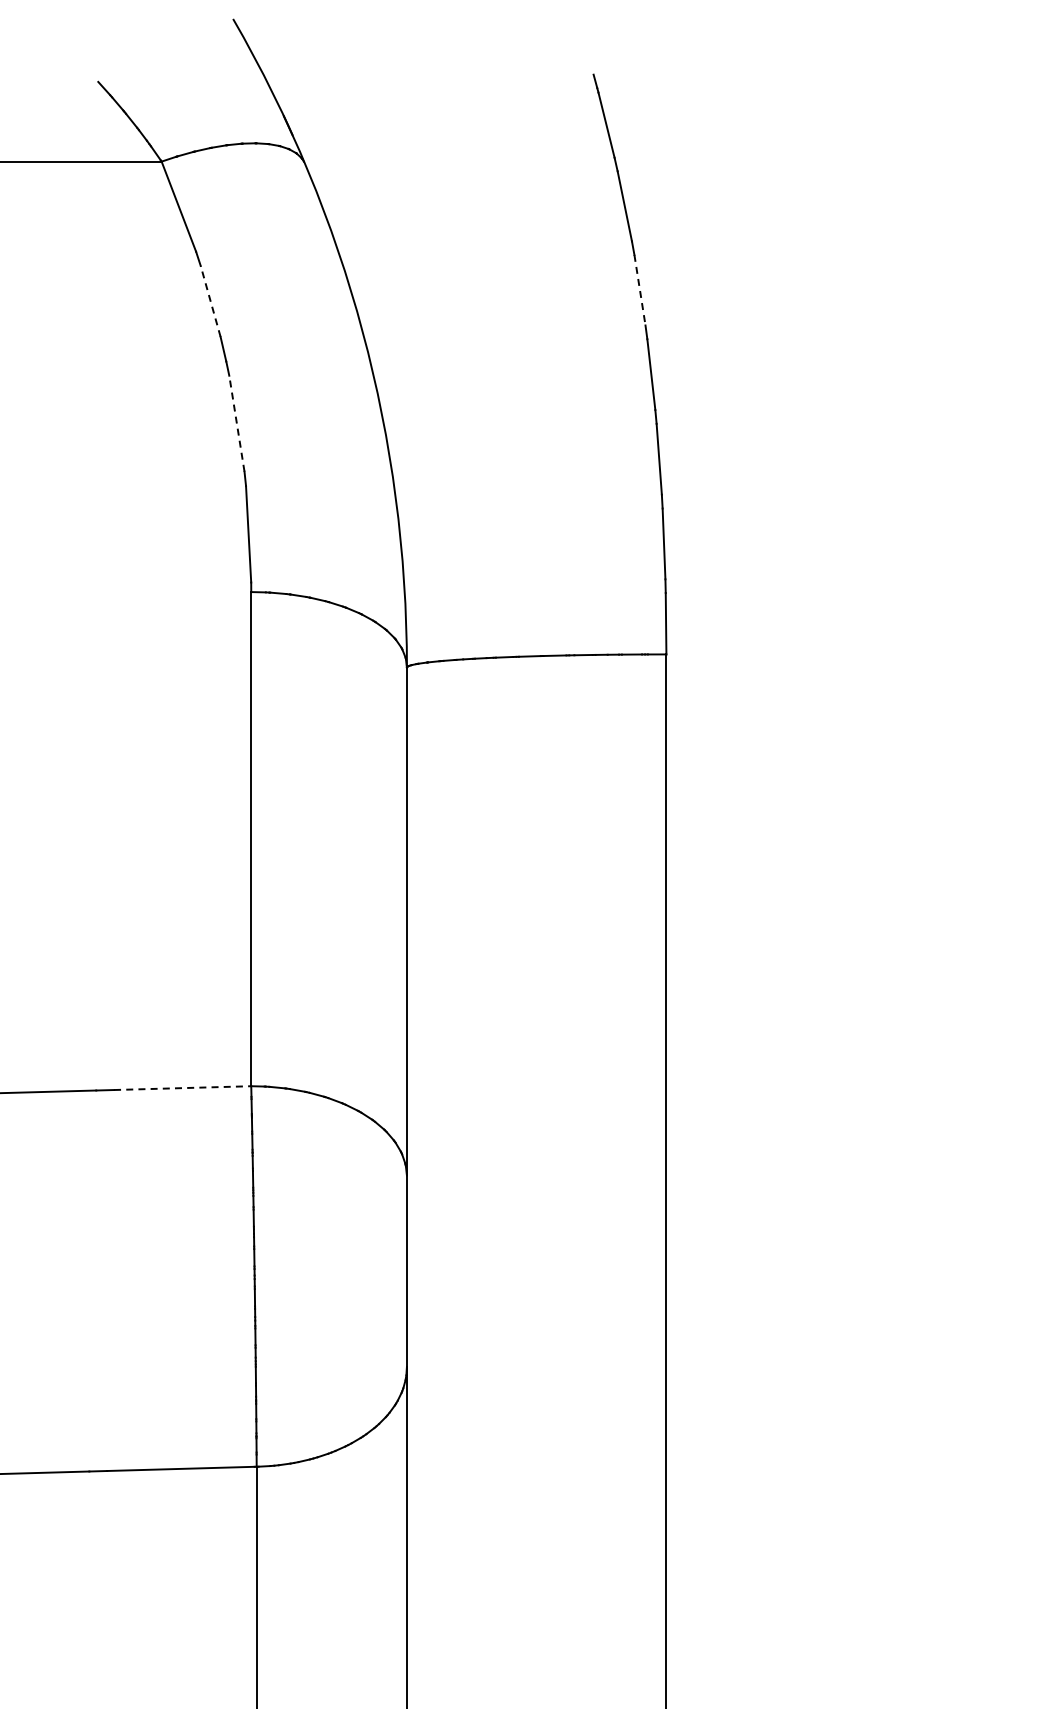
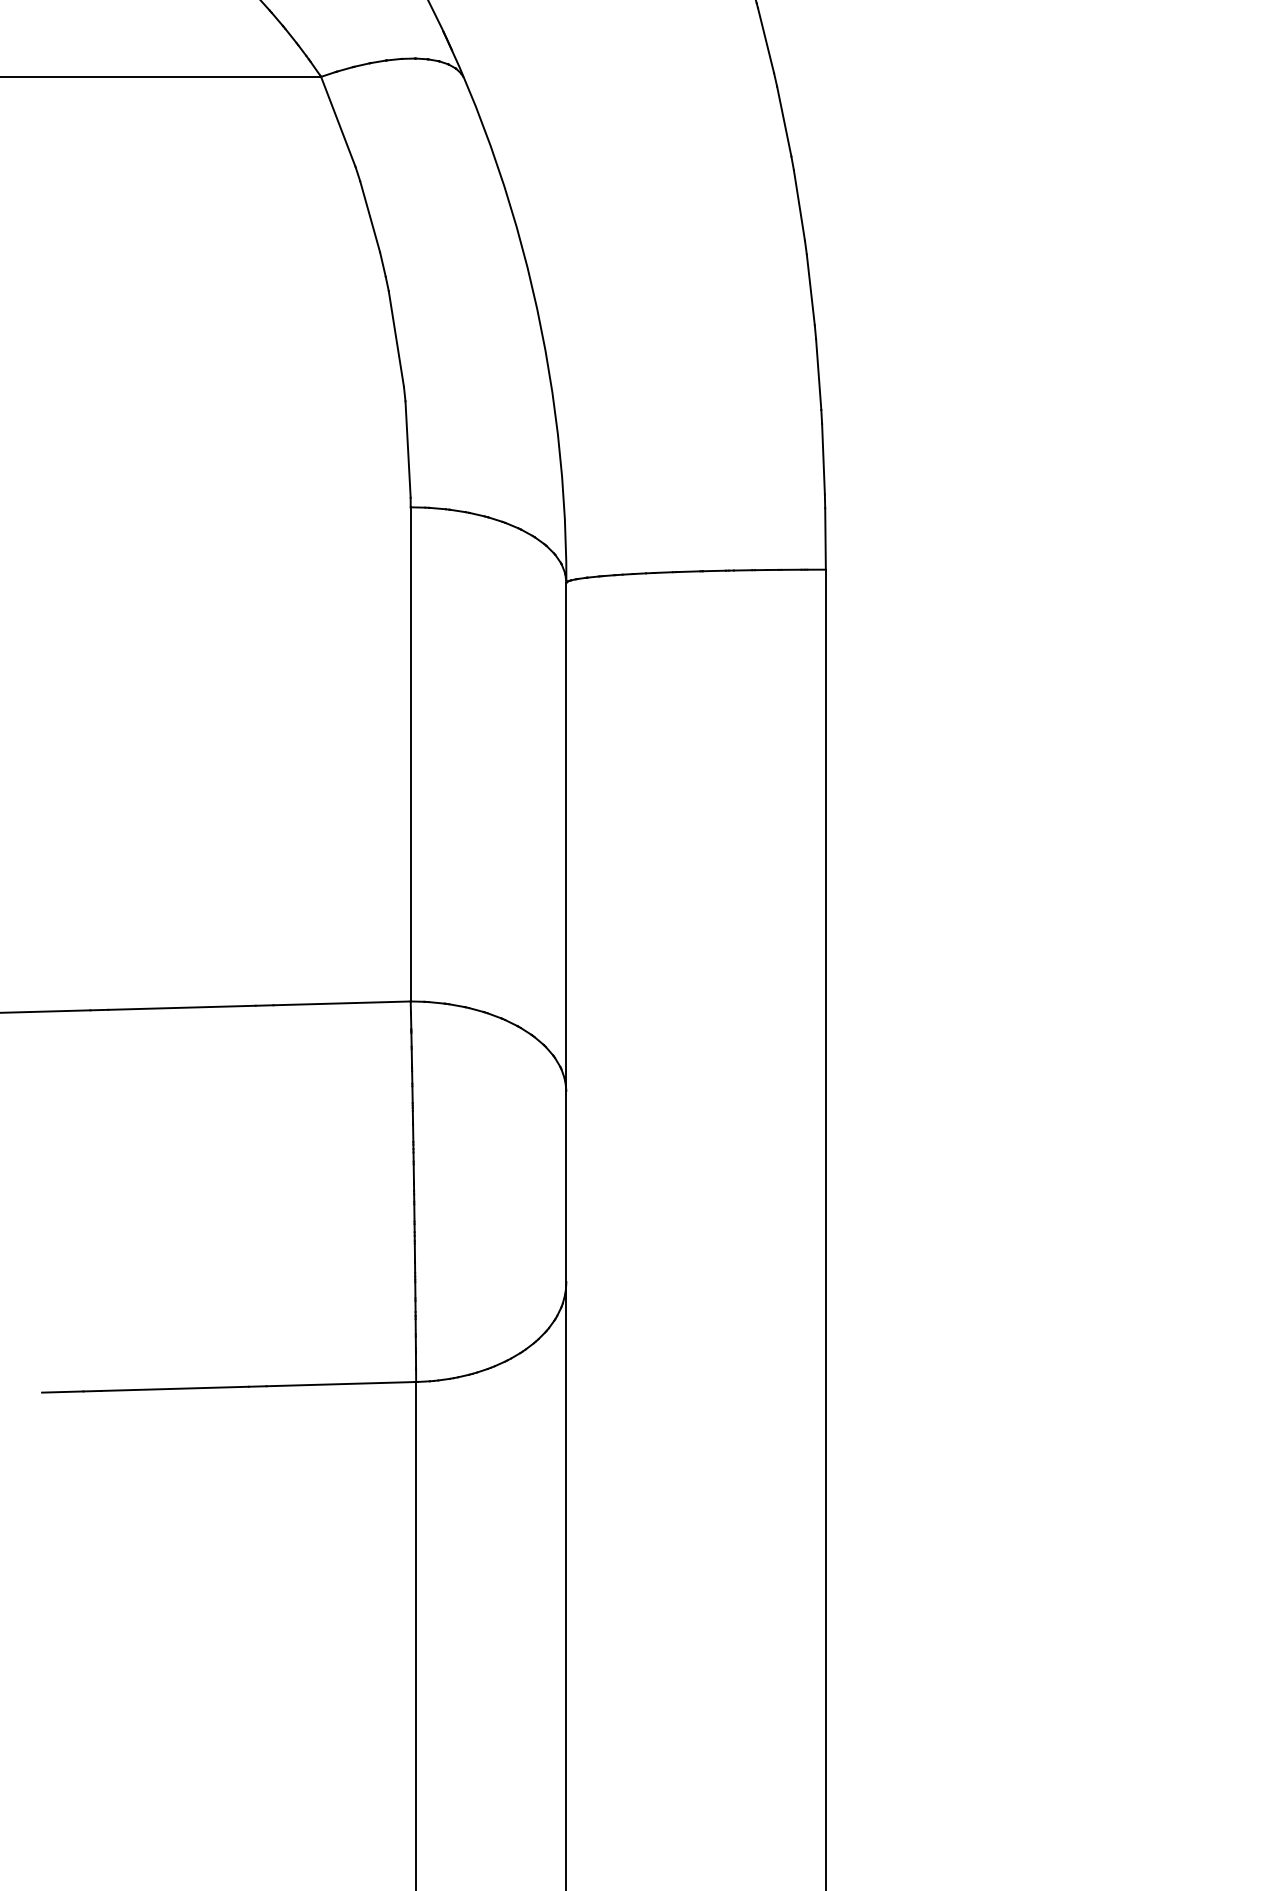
line: (640, 290) -> (799, 205), dashed -> solid
line: (211, 301) -> (370, 216), dashed -> solid
line: (237, 423) -> (396, 338), dashed -> solid
line: (183, 1088) -> (342, 1003), dashed -> solid

